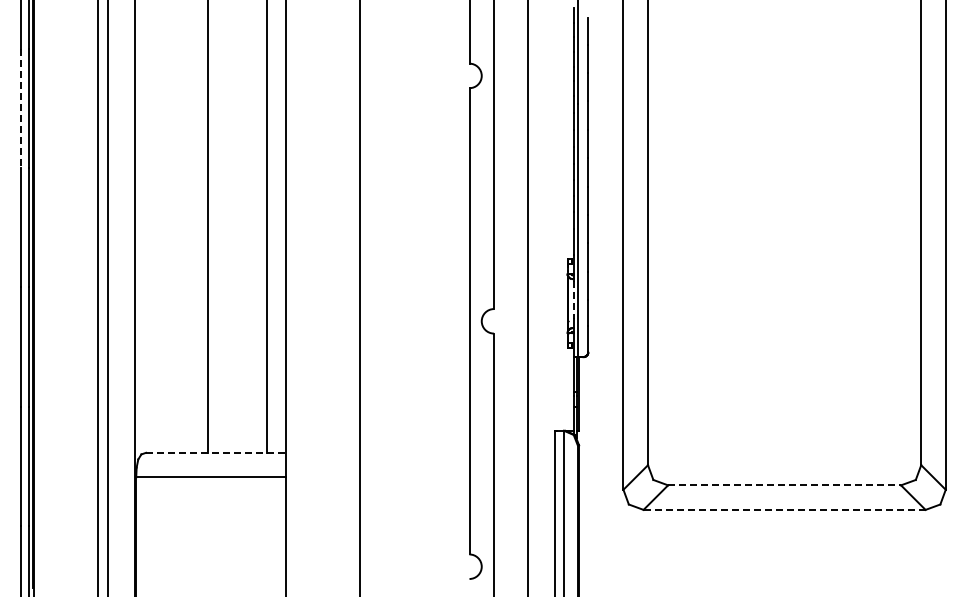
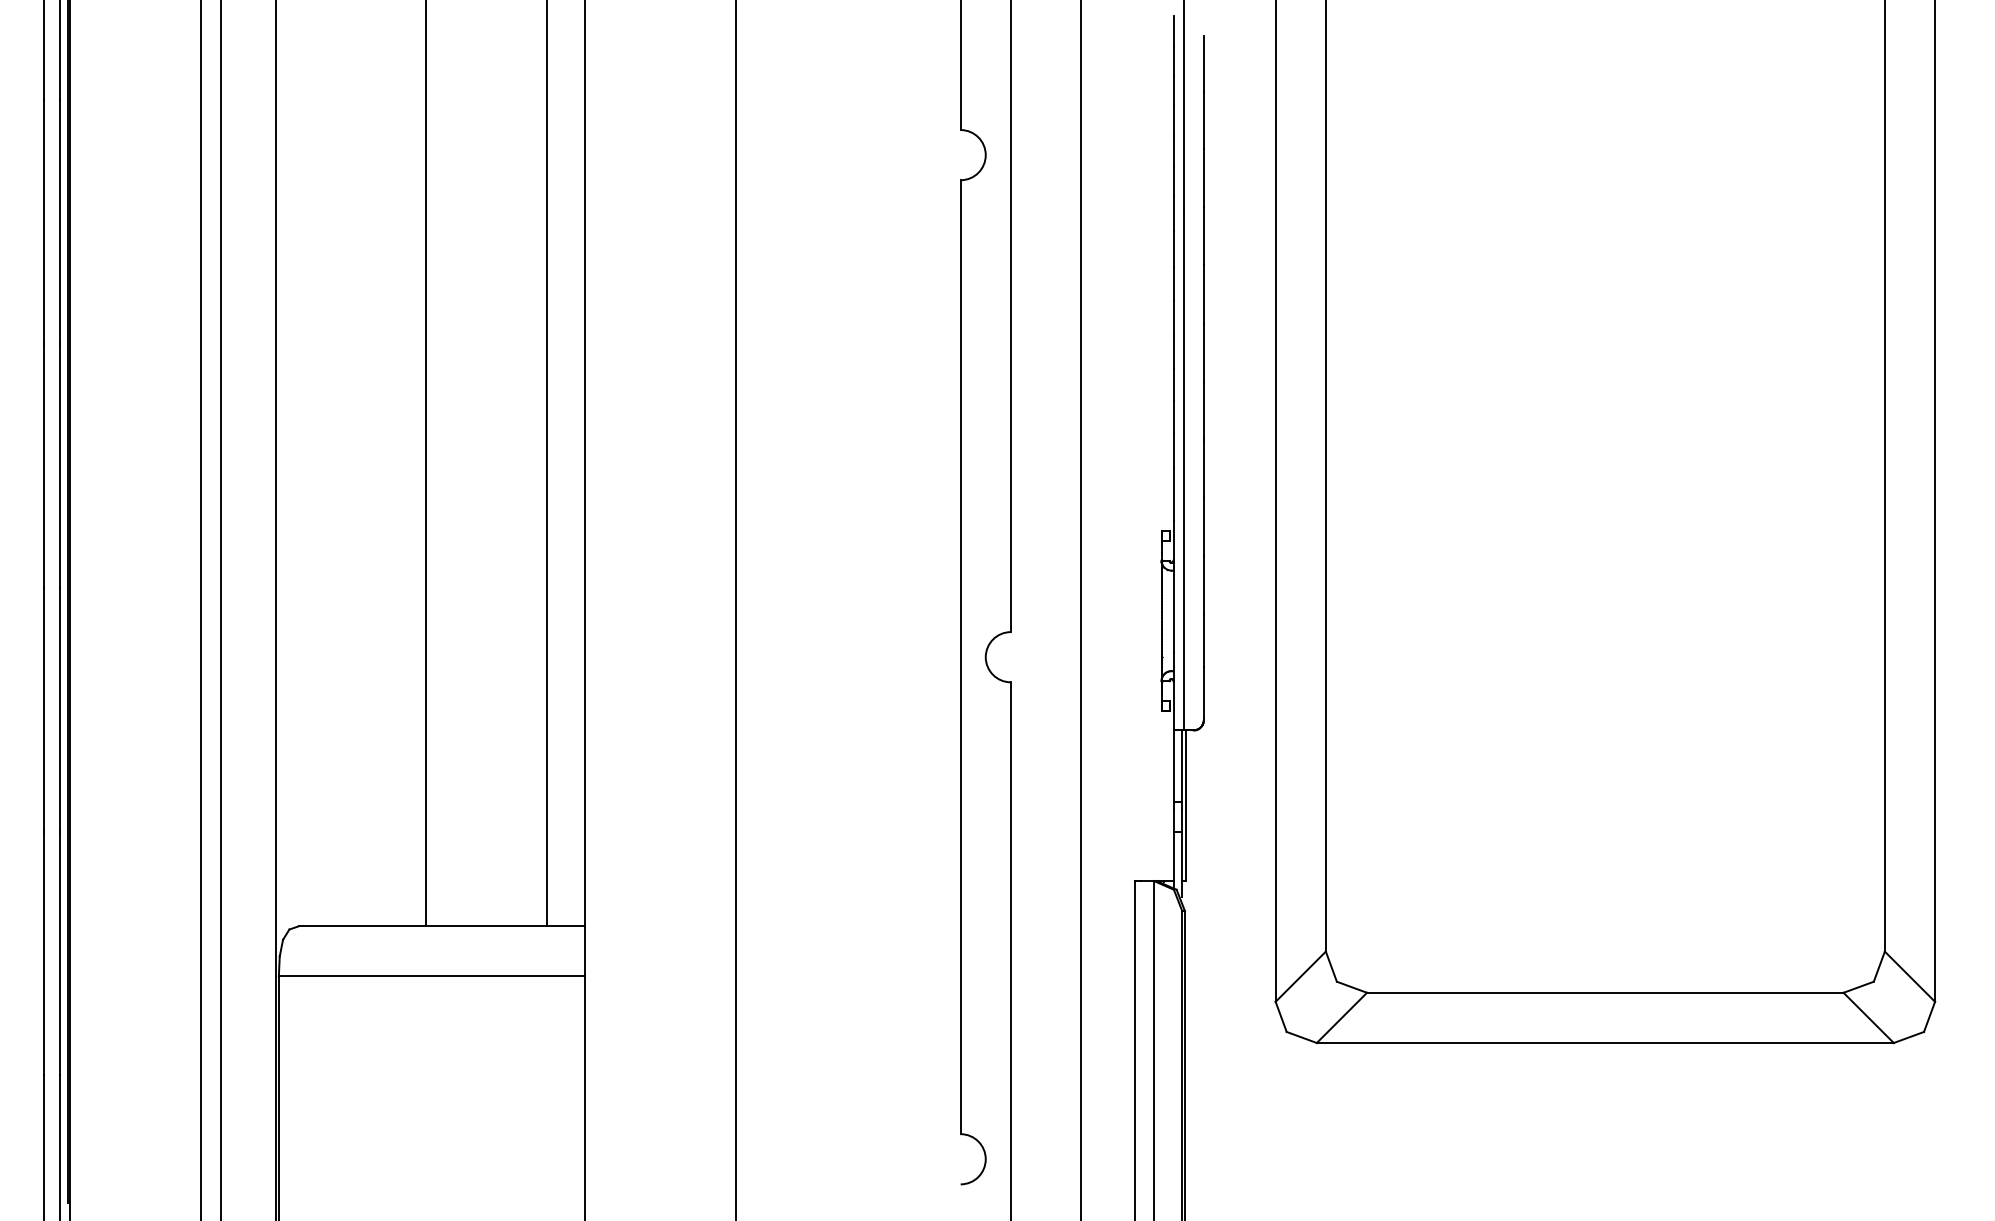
line: (21, 108) -> (44, 221), dashed -> solid
line: (573, 300) -> (1173, 614), dashed -> solid
line: (216, 452) -> (443, 925), dashed -> solid
line: (785, 485) -> (1607, 993), dashed -> solid
line: (784, 509) -> (1605, 1042), dashed -> solid

